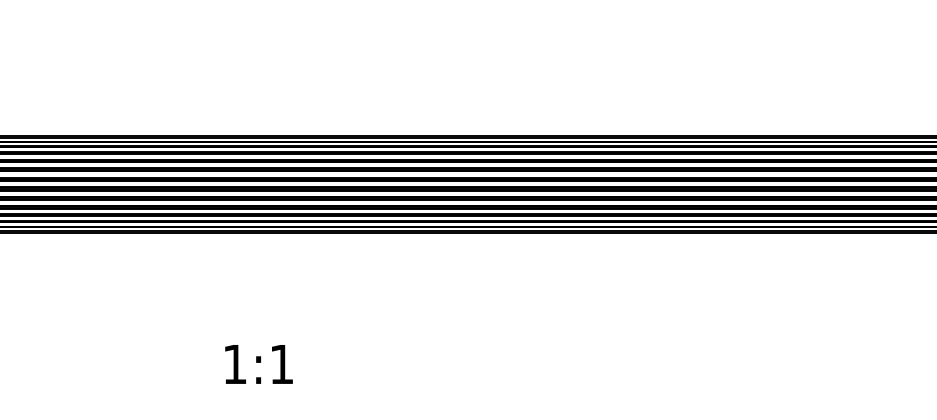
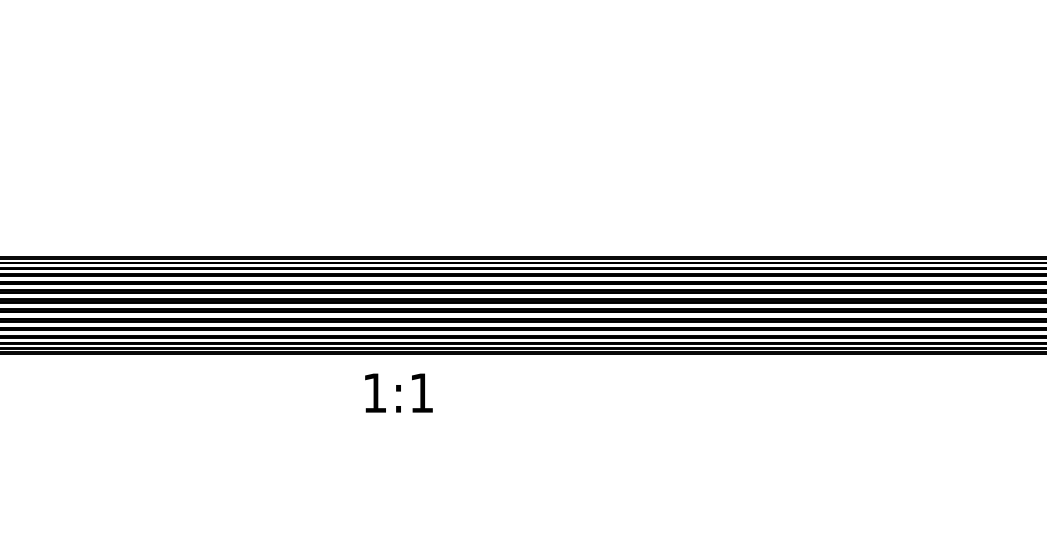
text: (258, 363) -> (398, 392), moved

